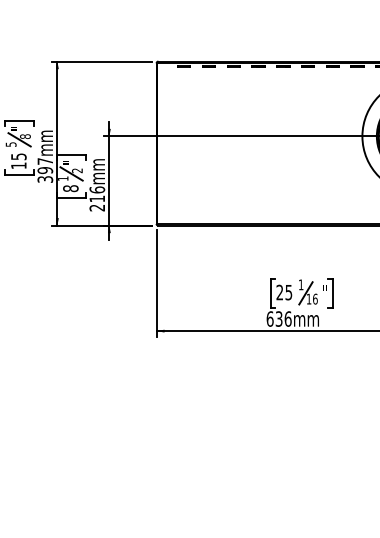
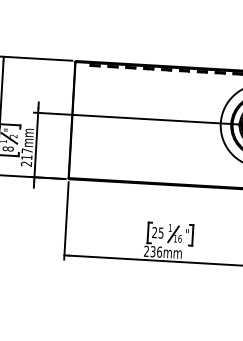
text: (97, 189) -> (27, 150), 216mm -> 217mm
text: (269, 318) -> (146, 250), 636mm -> 236mm

